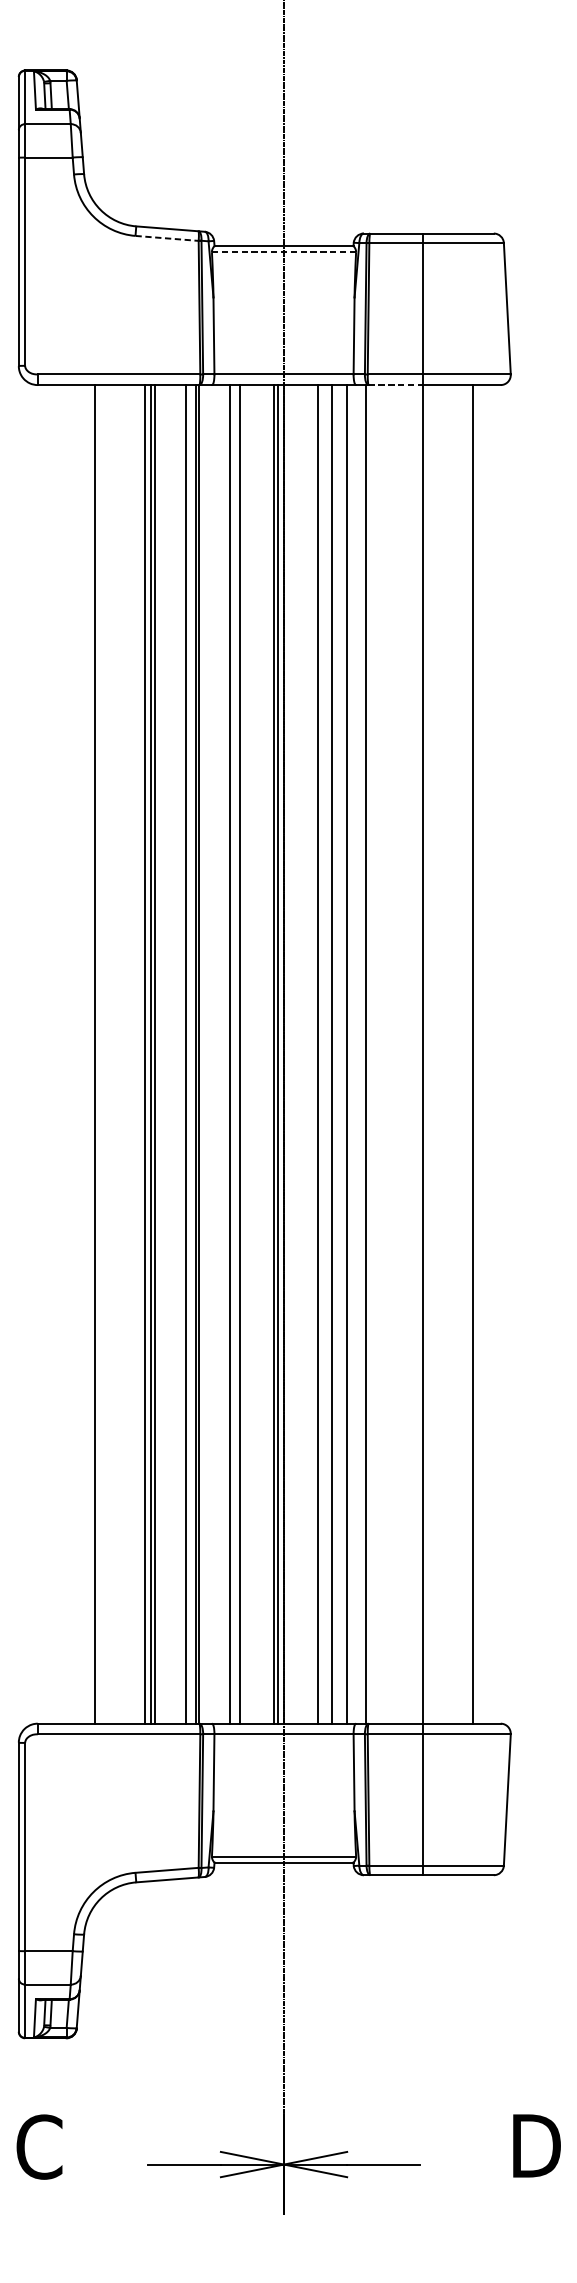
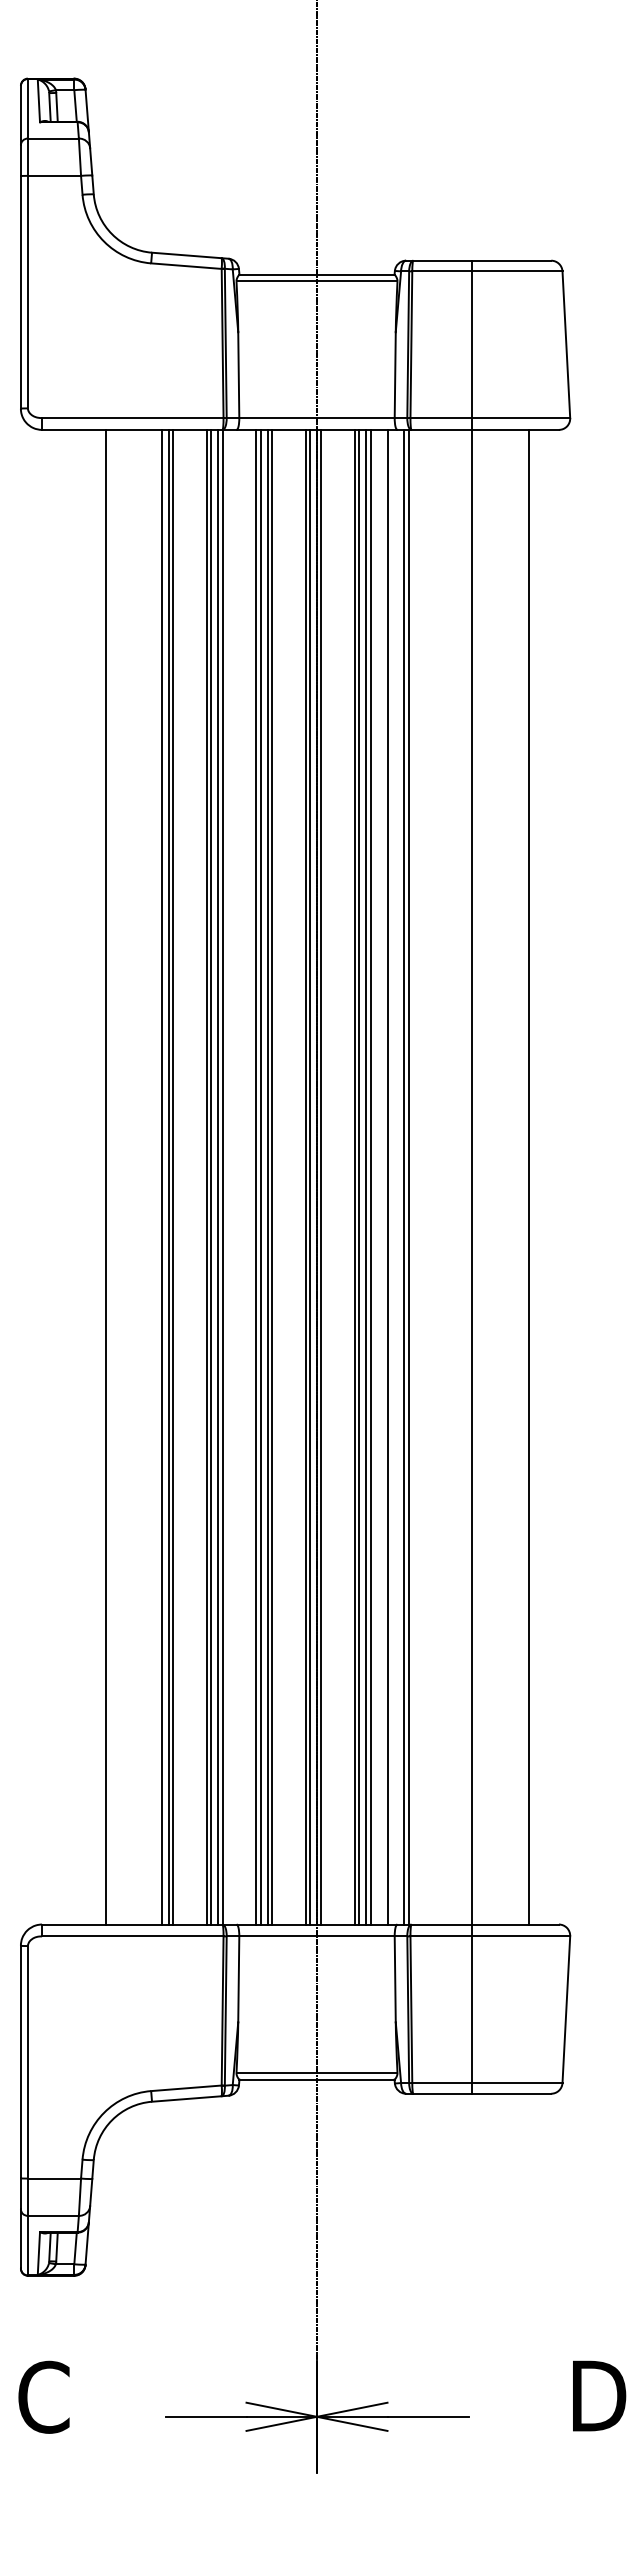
line: (167, 238) -> (186, 266), dashed -> solid
line: (284, 252) -> (317, 281), dashed -> solid
line: (396, 384) -> (442, 429), dashed -> solid
line: (189, 1053) -> (211, 1176), added
line: (233, 1053) -> (260, 1176), added
line: (243, 1053) -> (271, 1176), added
line: (288, 1053) -> (321, 1176), added
line: (322, 1053) -> (359, 1176), added
line: (328, 1053) -> (366, 1176), added
line: (362, 1053) -> (404, 1176), added

